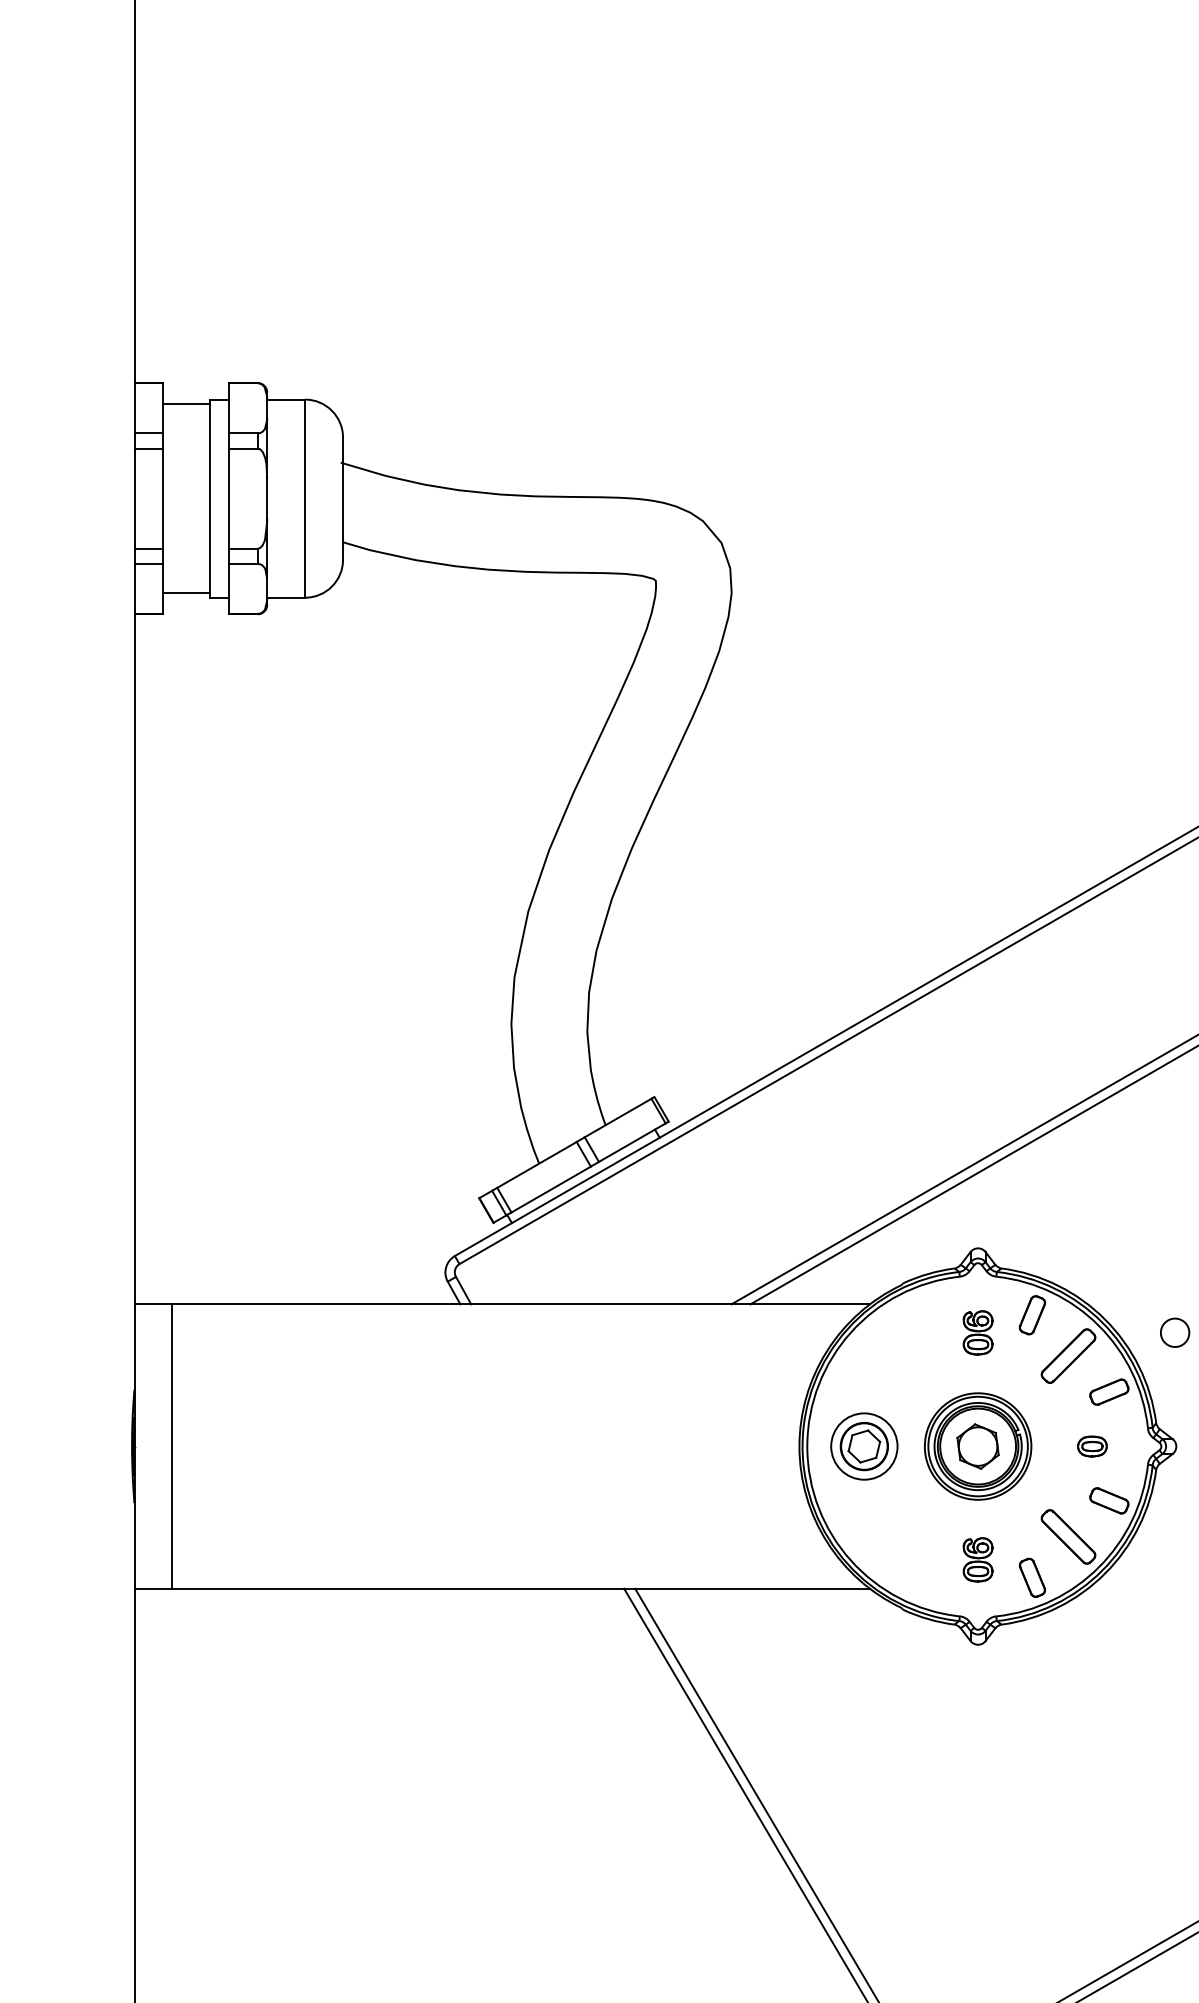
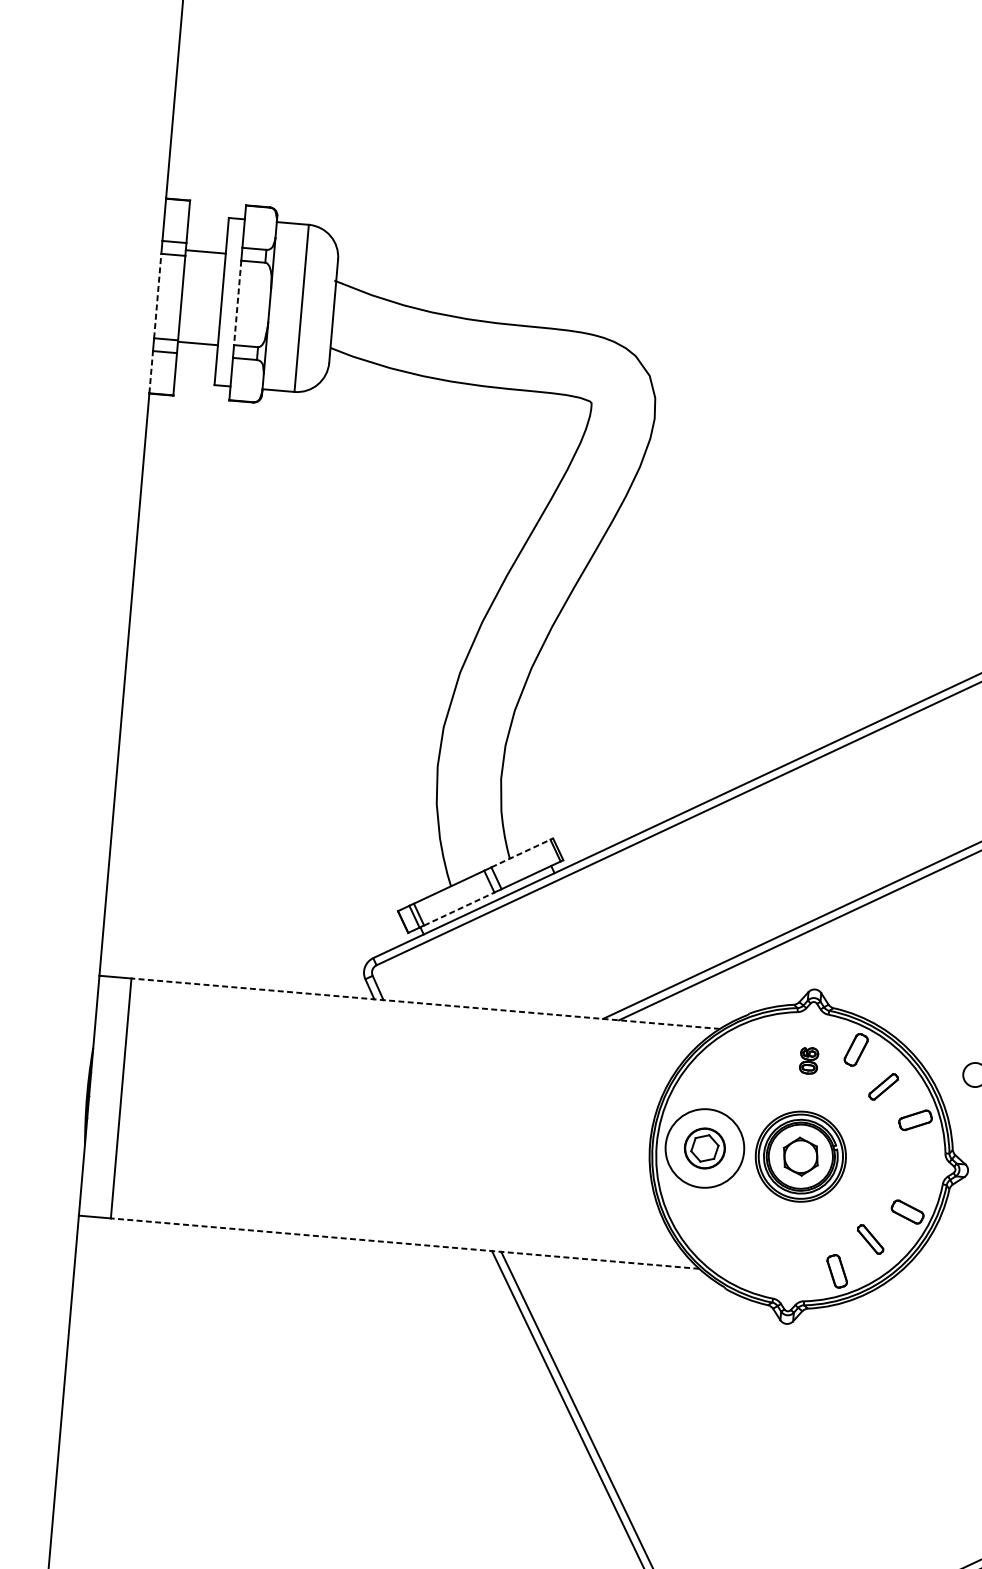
line: (186, 403) -> (205, 251), moved
line: (134, 498) -> (157, 295), solid -> dashed
line: (229, 499) -> (237, 303), solid -> dashed
line: (134, 588) -> (151, 371), solid -> dashed
line: (186, 593) -> (197, 343), moved
line: (618, 1118) -> (521, 853), solid -> dashed
line: (551, 1189) -> (459, 909), solid -> dashed
line: (521, 1304) -> (425, 1003), solid -> dashed
part: (977, 1332) -> (808, 1060), size x0.7
part: (1068, 1355) -> (883, 1086), size x0.6
circle: (864, 1446) -> (705, 1148), size x1.4
part: (1092, 1446) -> (897, 1164), removed
part: (1068, 1536) -> (870, 1239), size x0.6
part: (977, 1559) -> (792, 1251), removed
line: (521, 1588) -> (405, 1243), solid -> dashed

